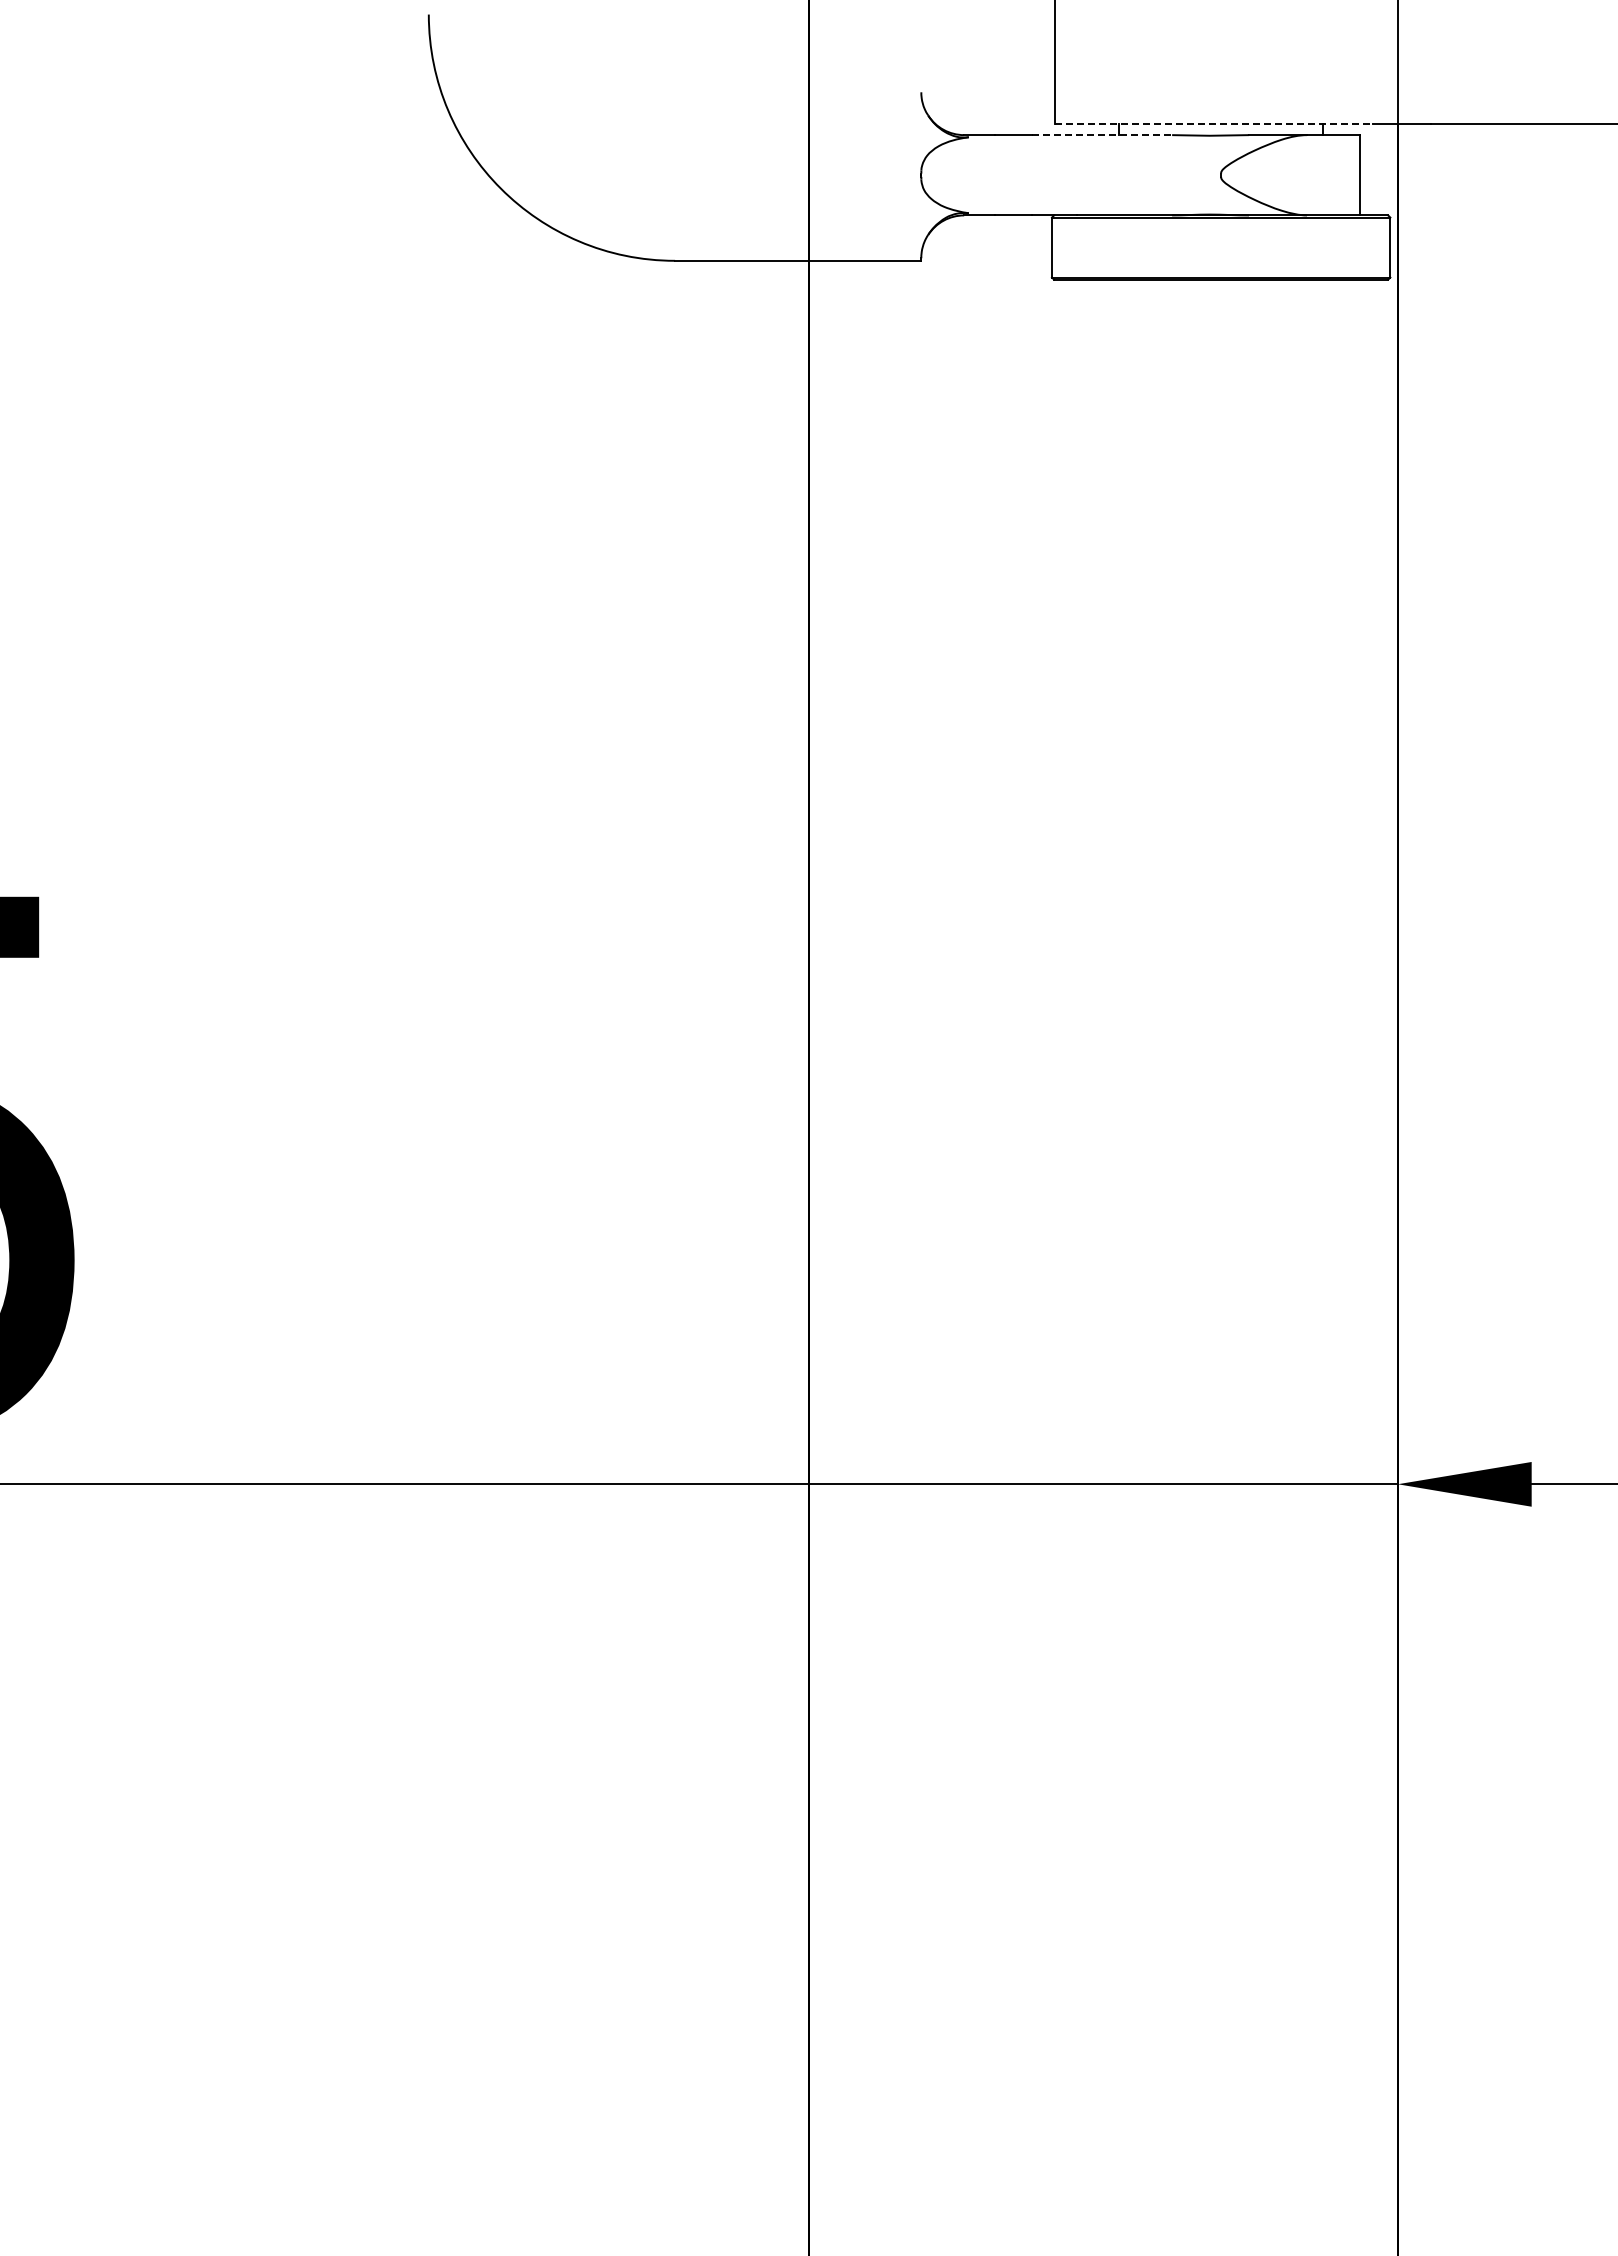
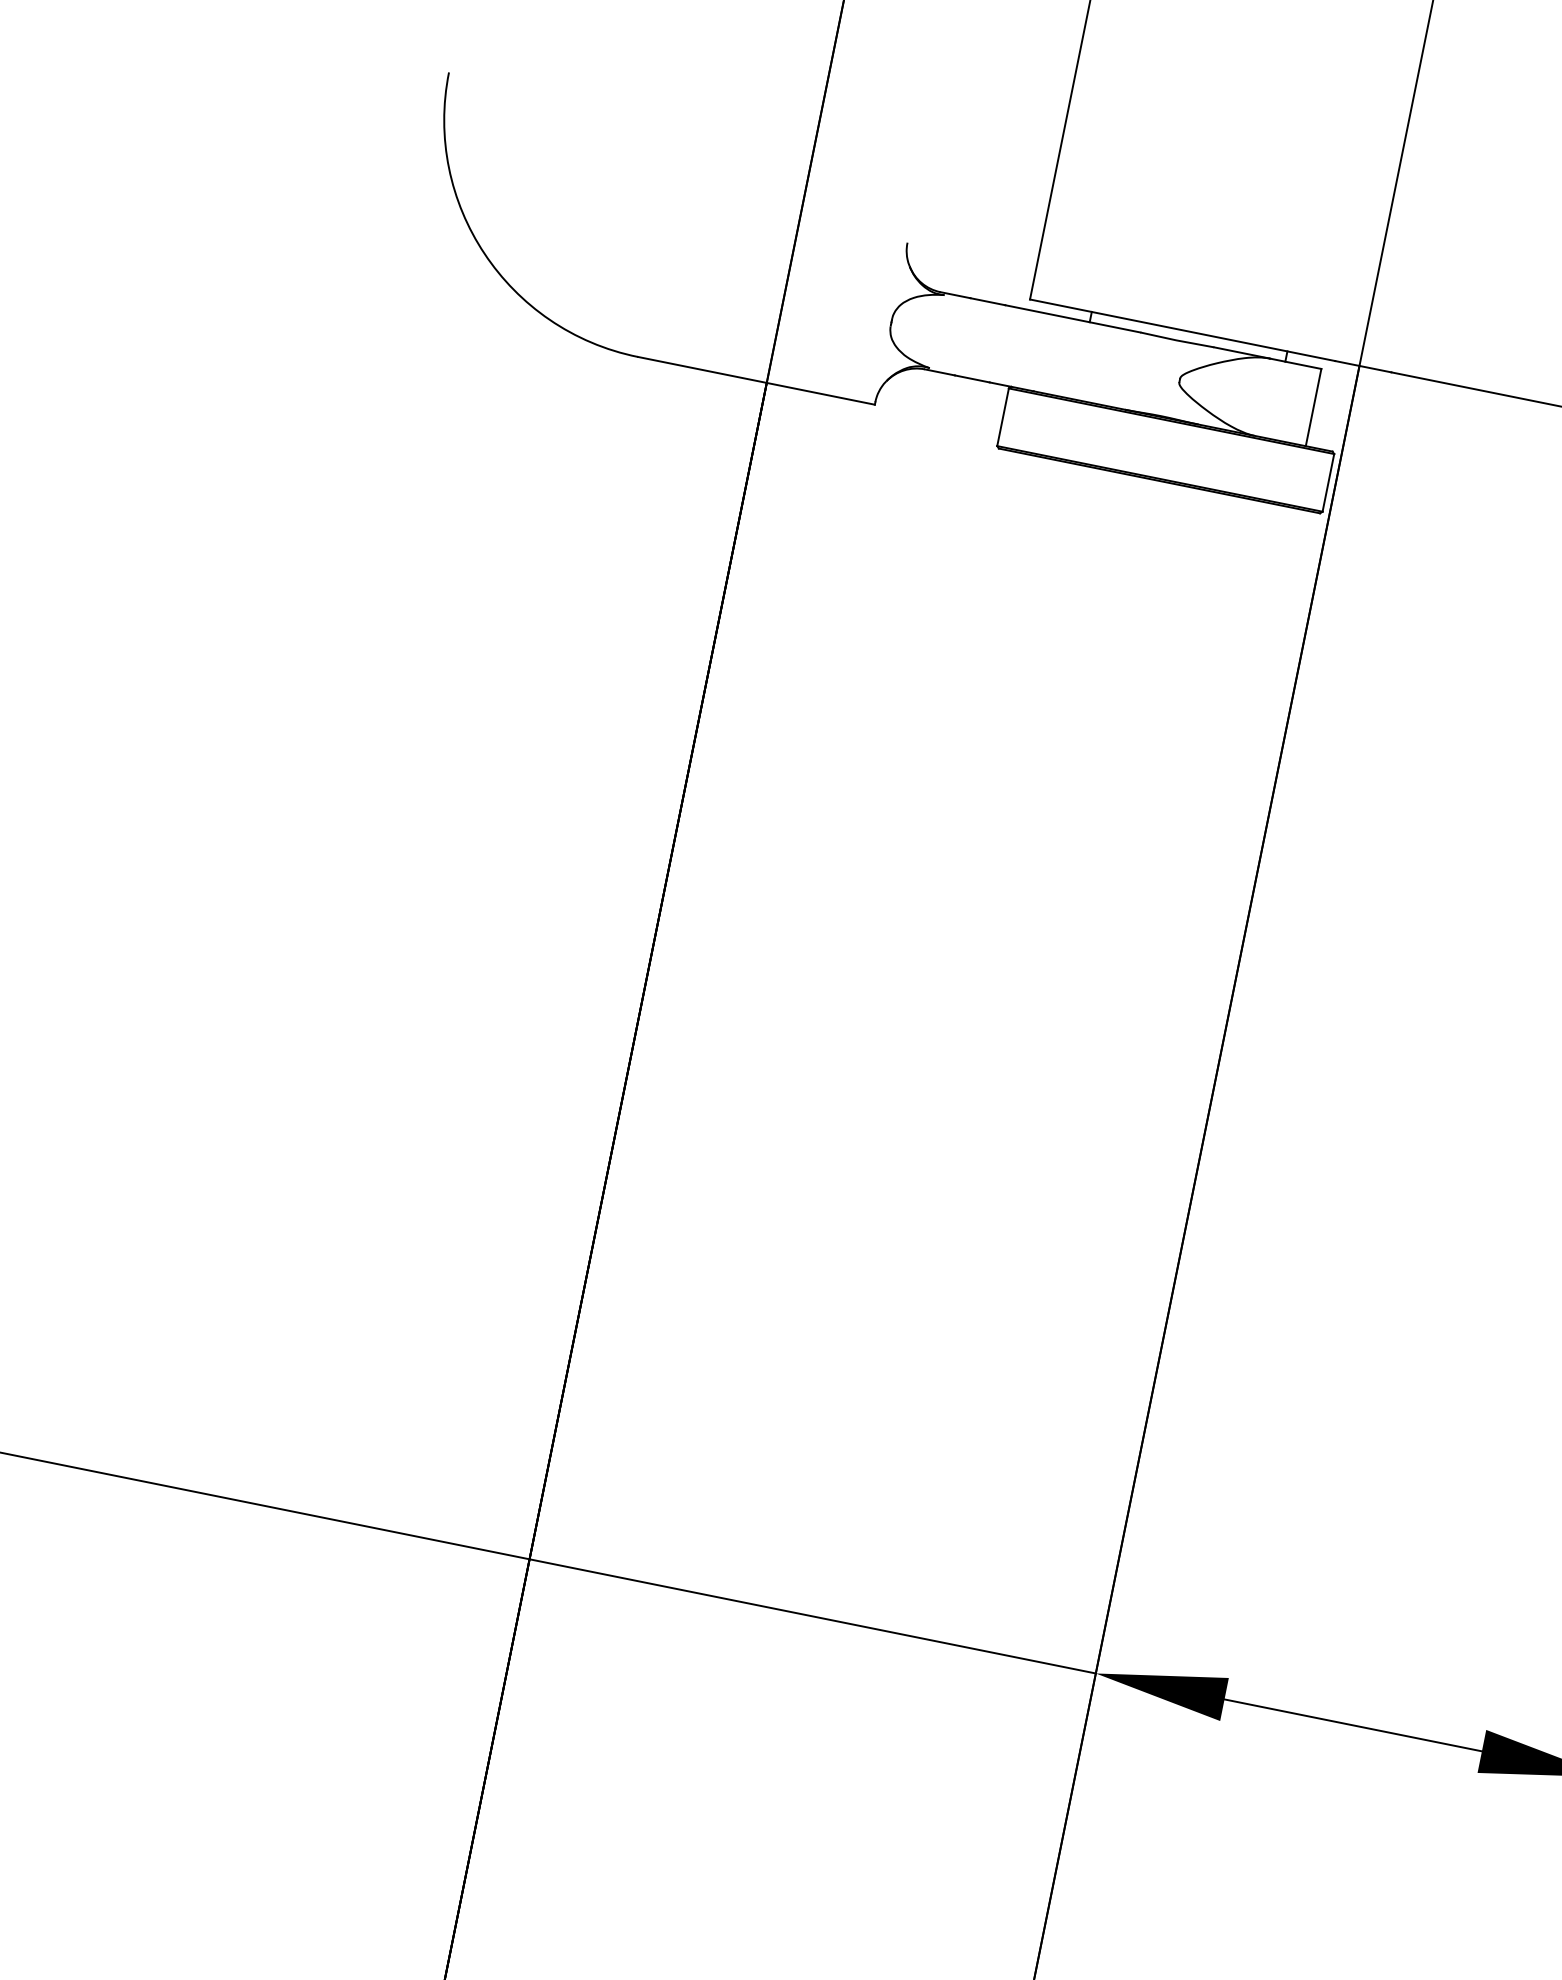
line: (1213, 124) -> (1182, 330), dashed -> solid
line: (1102, 135) -> (1073, 319), dashed -> solid

